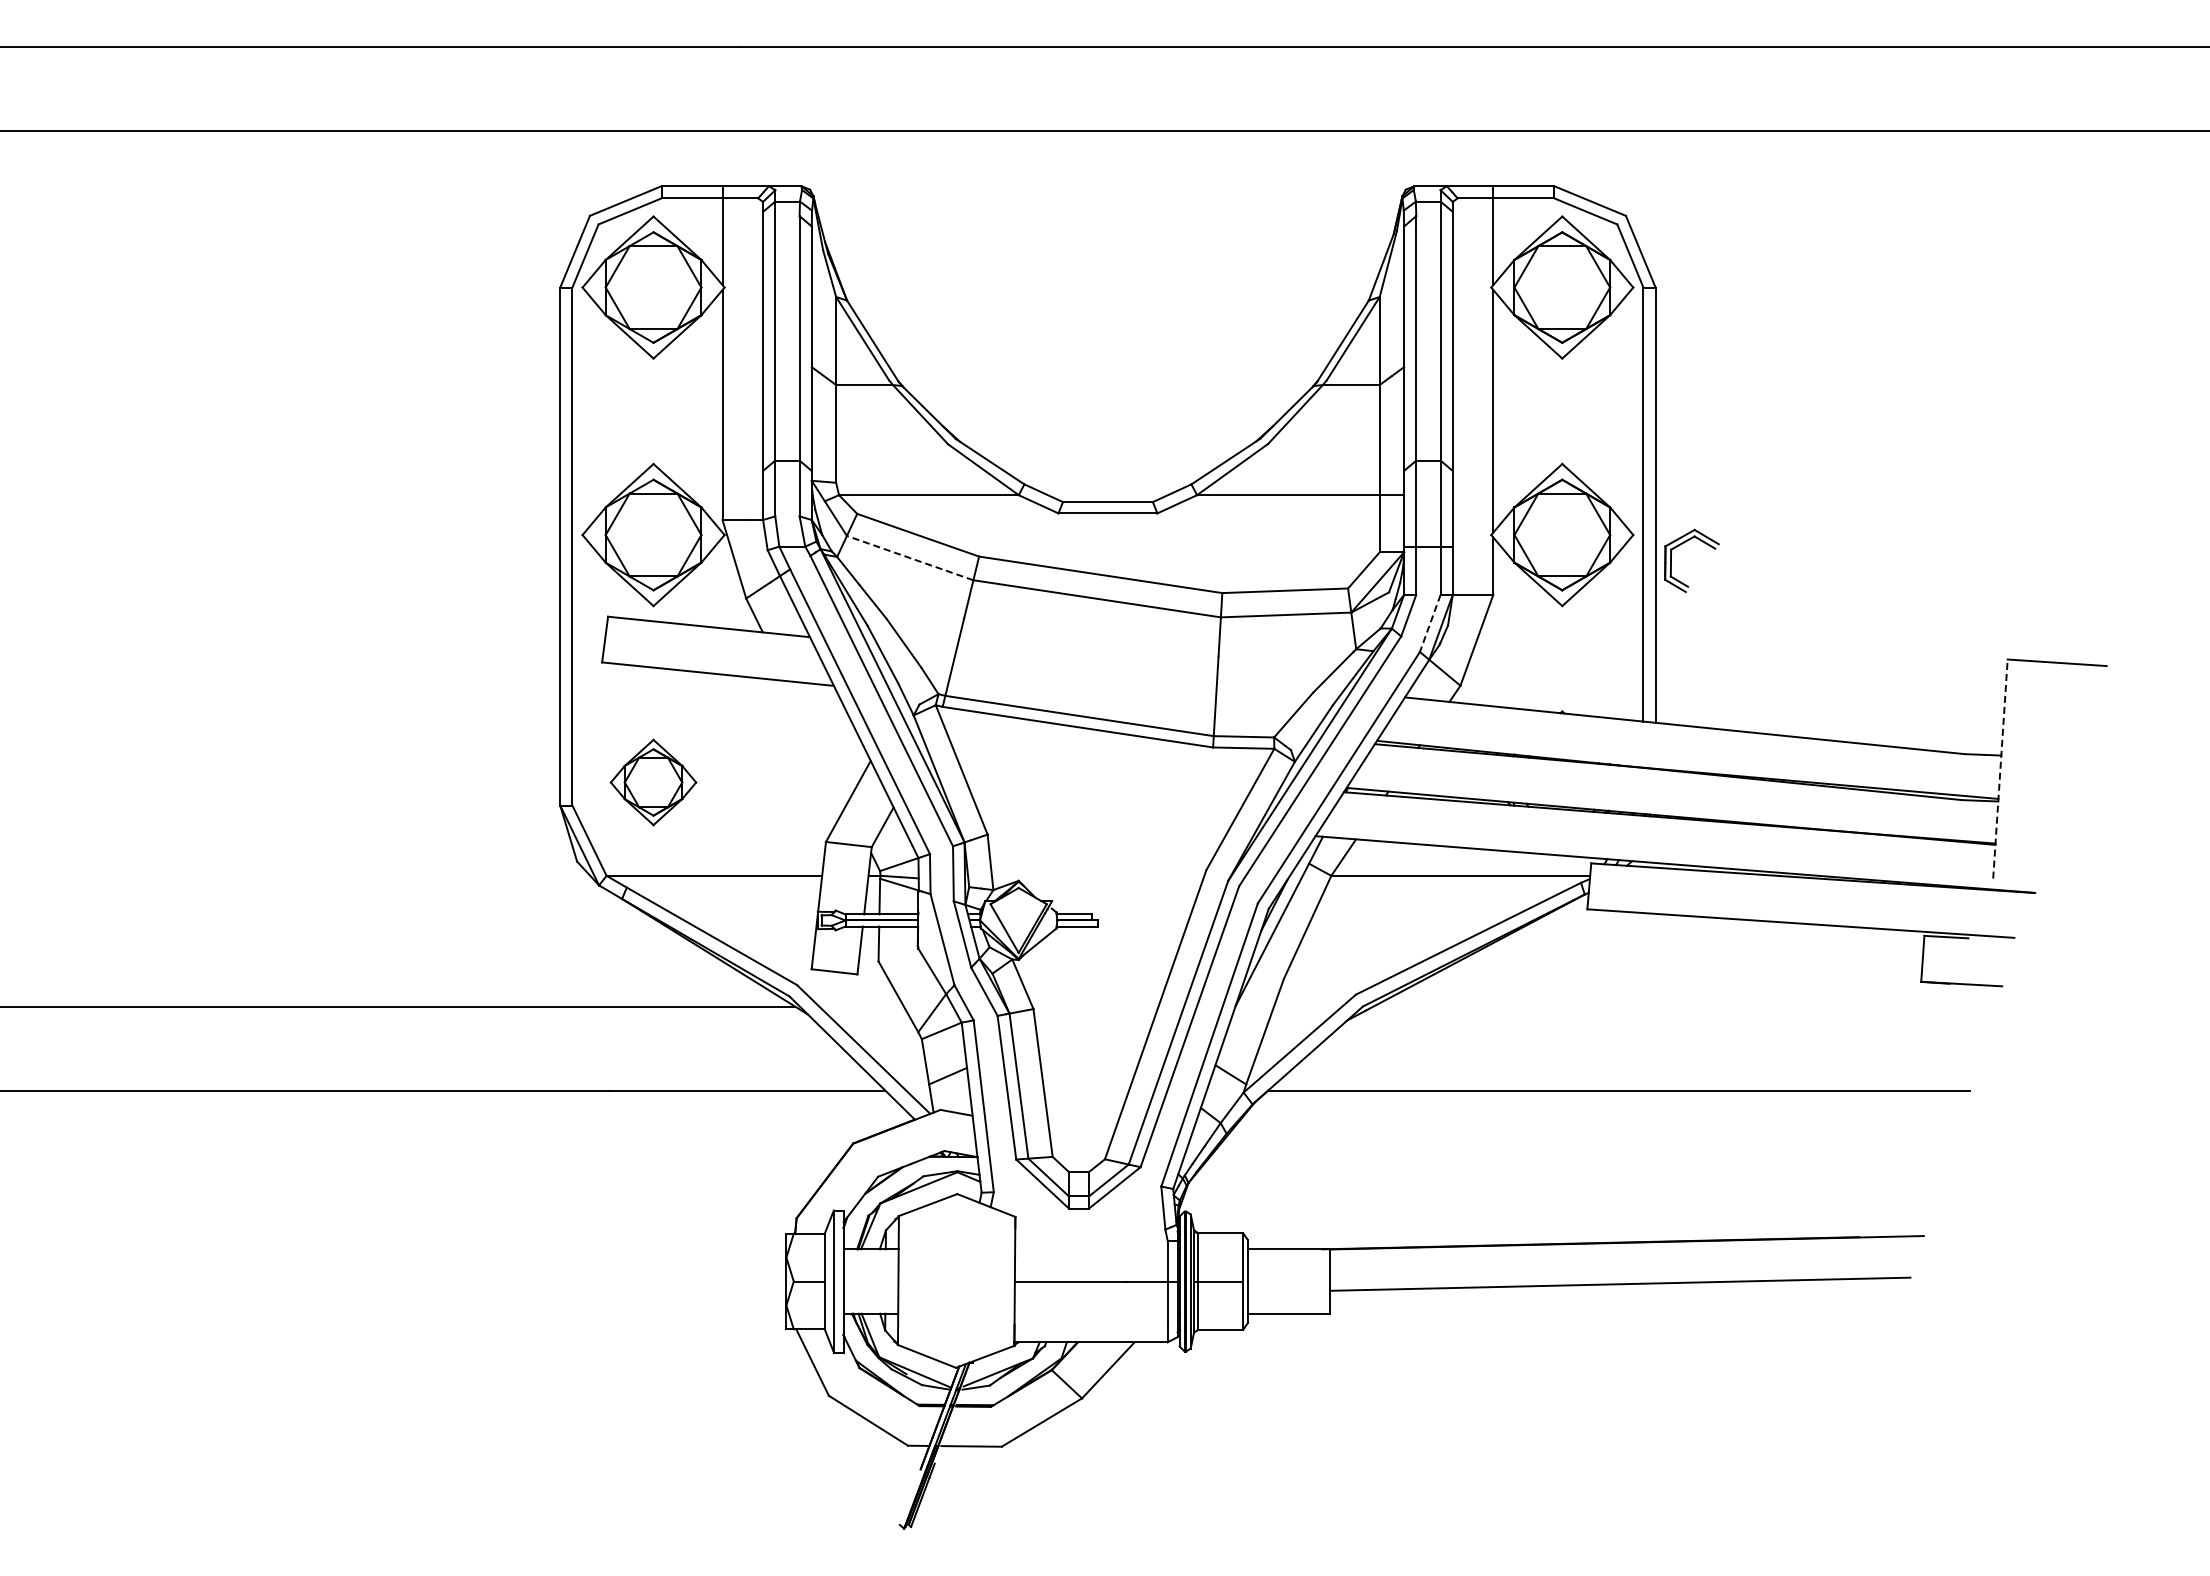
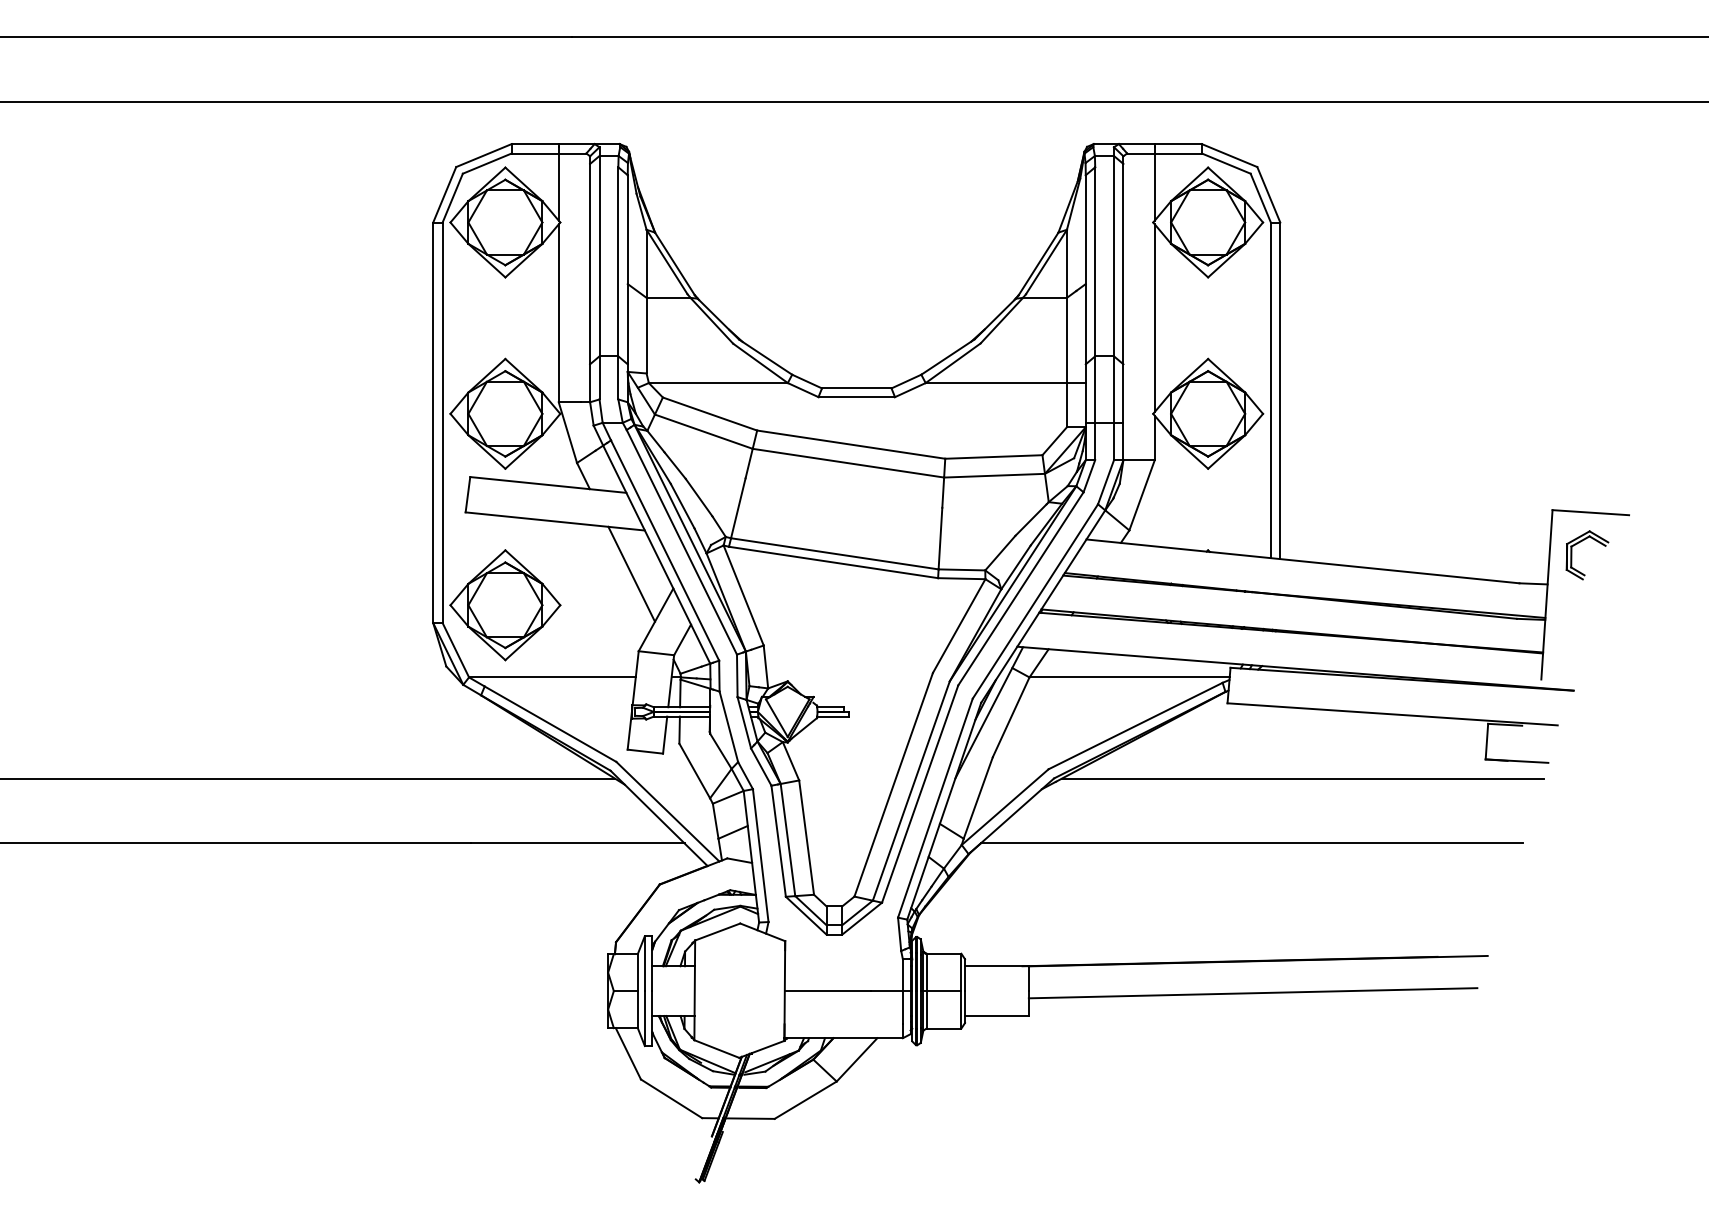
part: (1682, 544) -> (1580, 542), moved
line: (909, 557) -> (703, 431), dashed -> solid
line: (1430, 623) -> (1106, 482), dashed -> solid
line: (816, 742) -> (631, 574), added
line: (2000, 769) -> (1546, 595), dashed -> solid
part: (653, 782) -> (505, 605), size x1.67
line: (1684, 1006) -> (1302, 778), added

